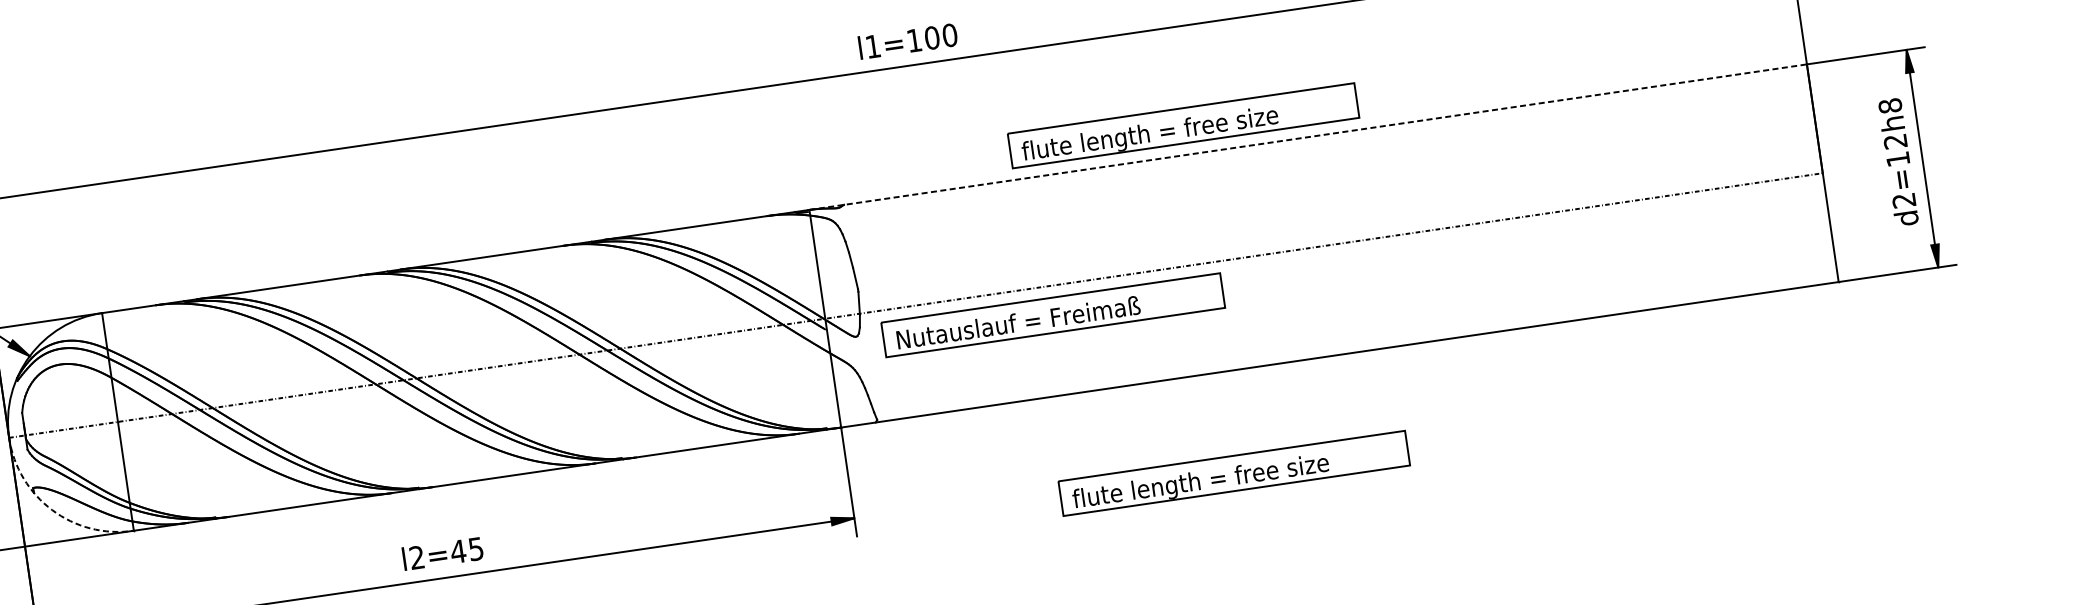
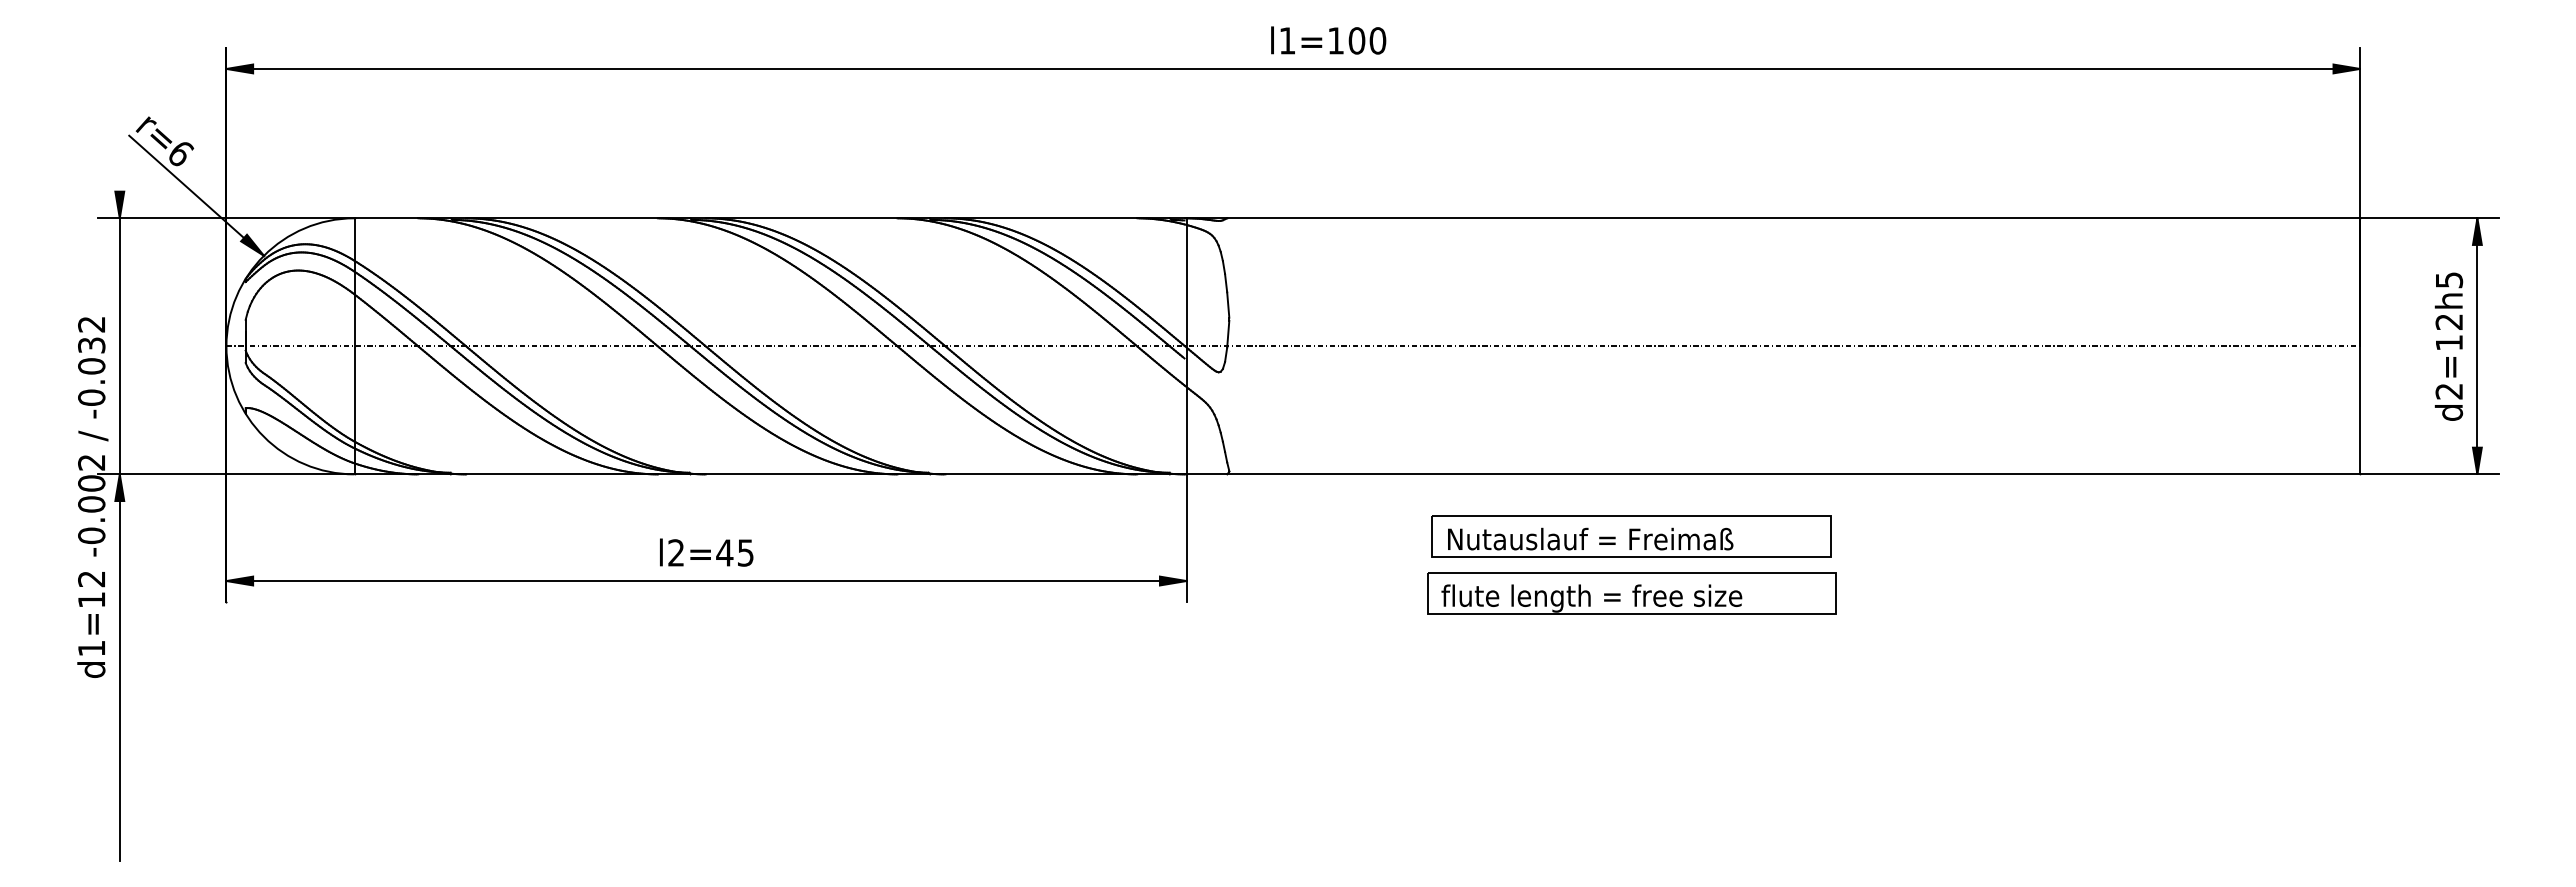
text: (1890, 106) -> (2449, 280), d2=12h8 -> d2=12h5
part: (1183, 126) -> (1631, 184), removed
line: (1308, 137) -> (1773, 218), dashed -> solid
part: (1052, 315) -> (1631, 536), moved
arc: (51, 509) -> (263, 436), dashed -> solid

